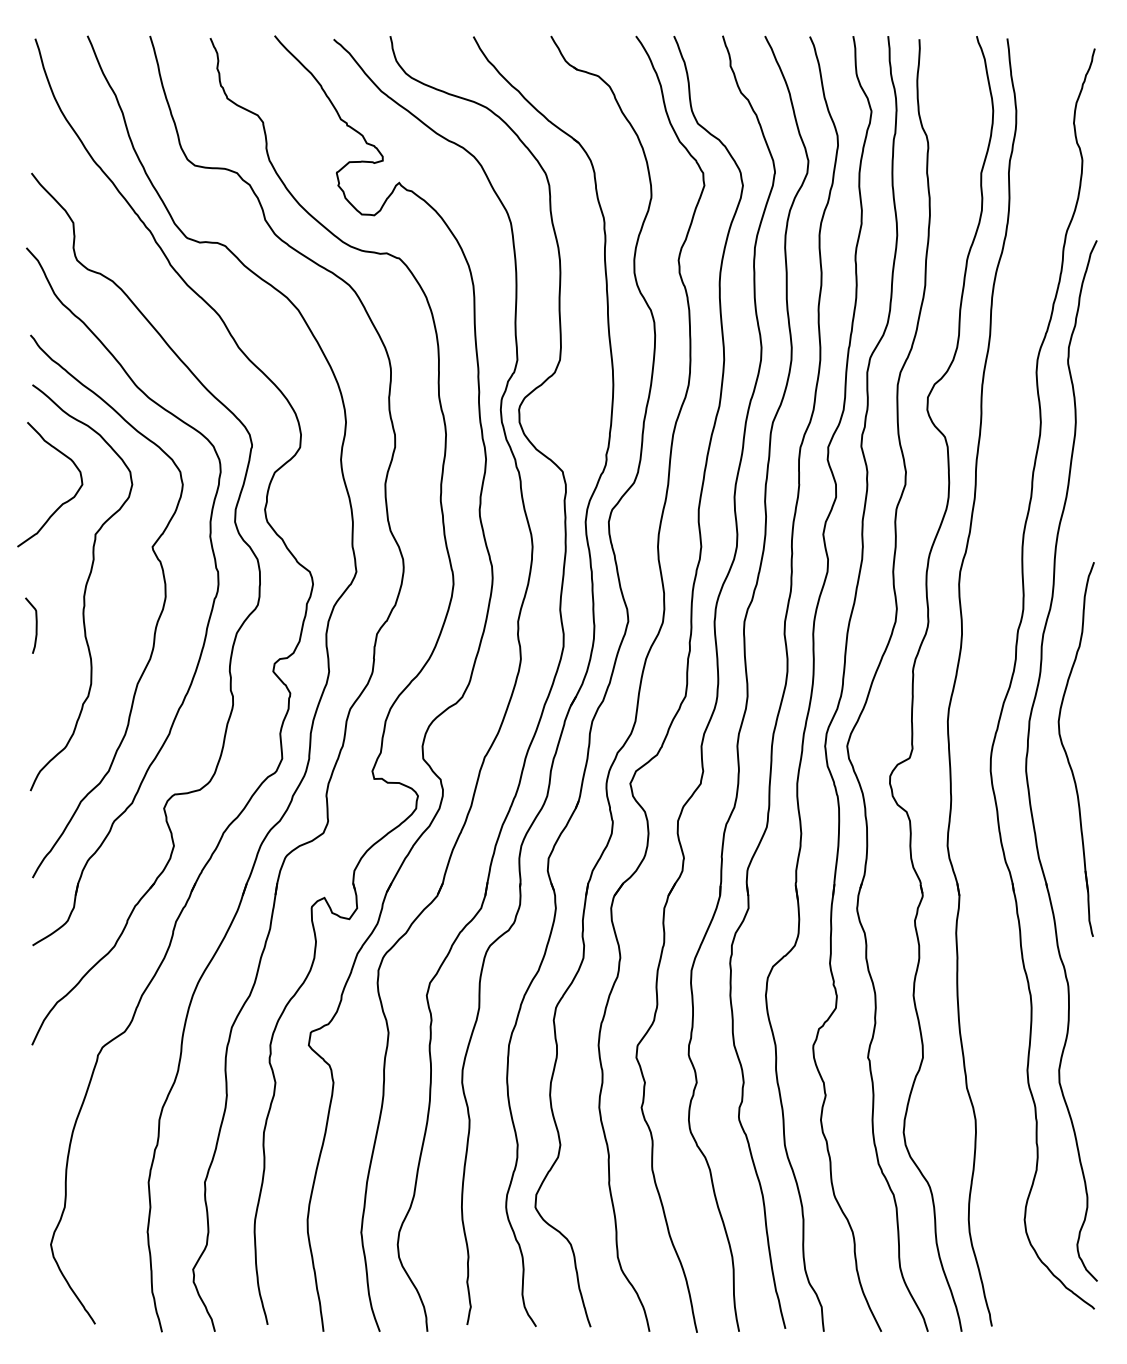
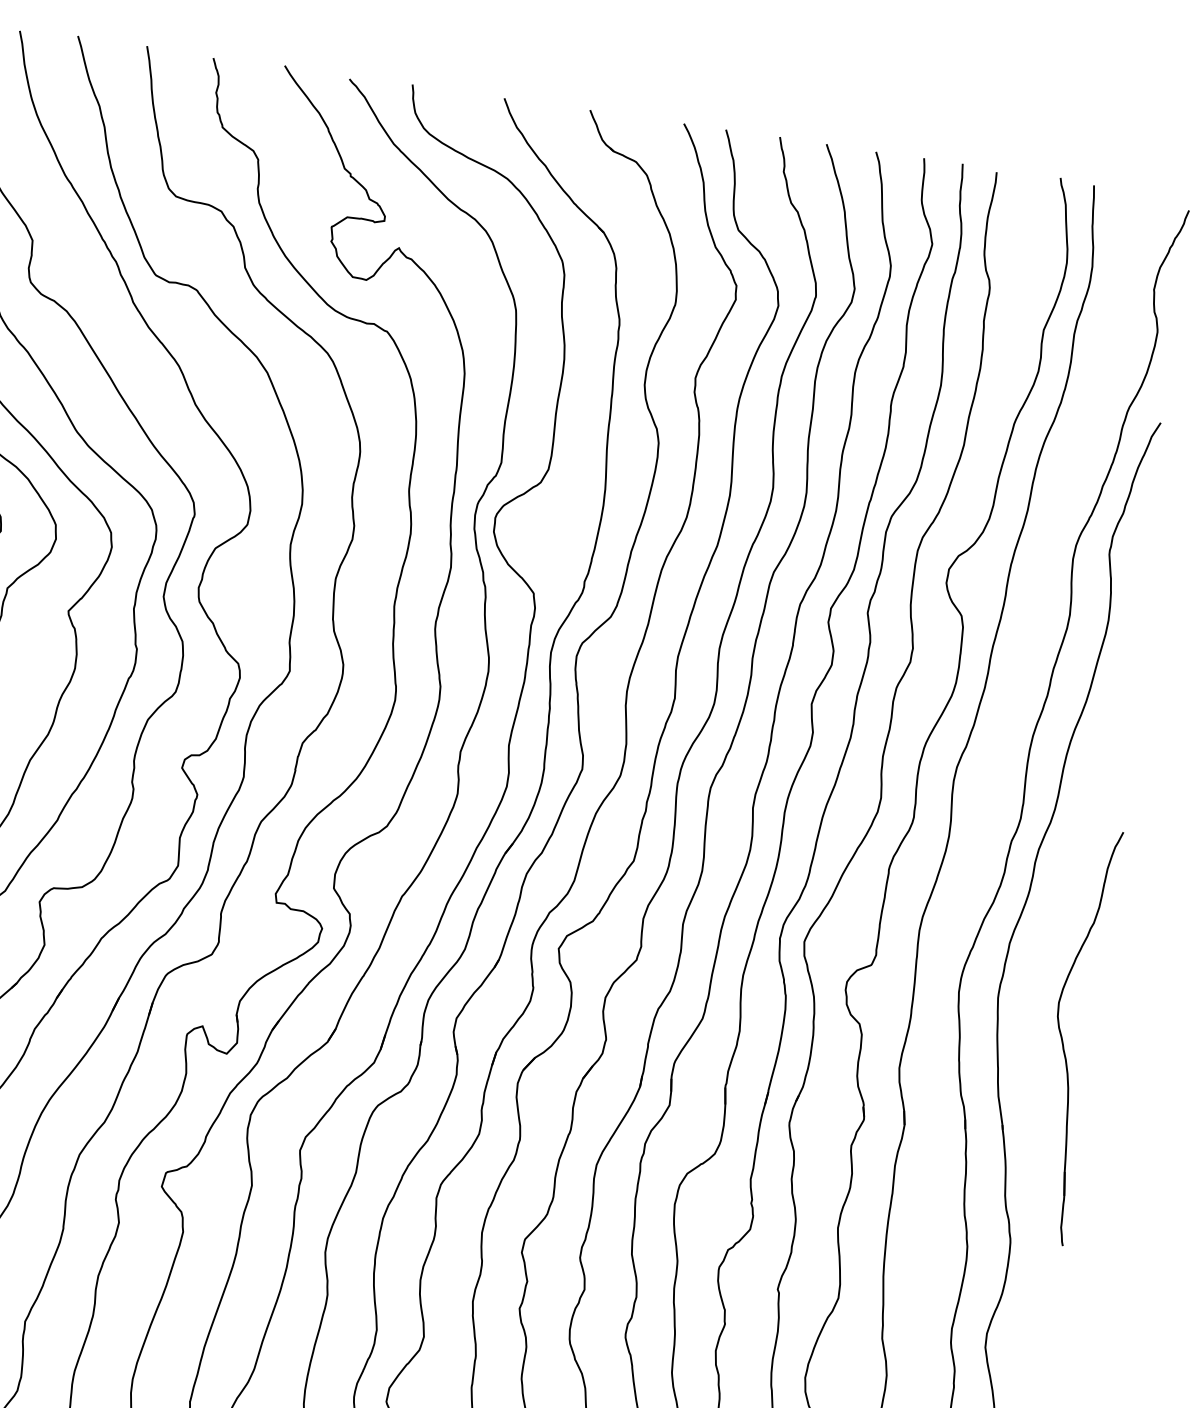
part: (1066, 751) -> (1062, 1037), moved

